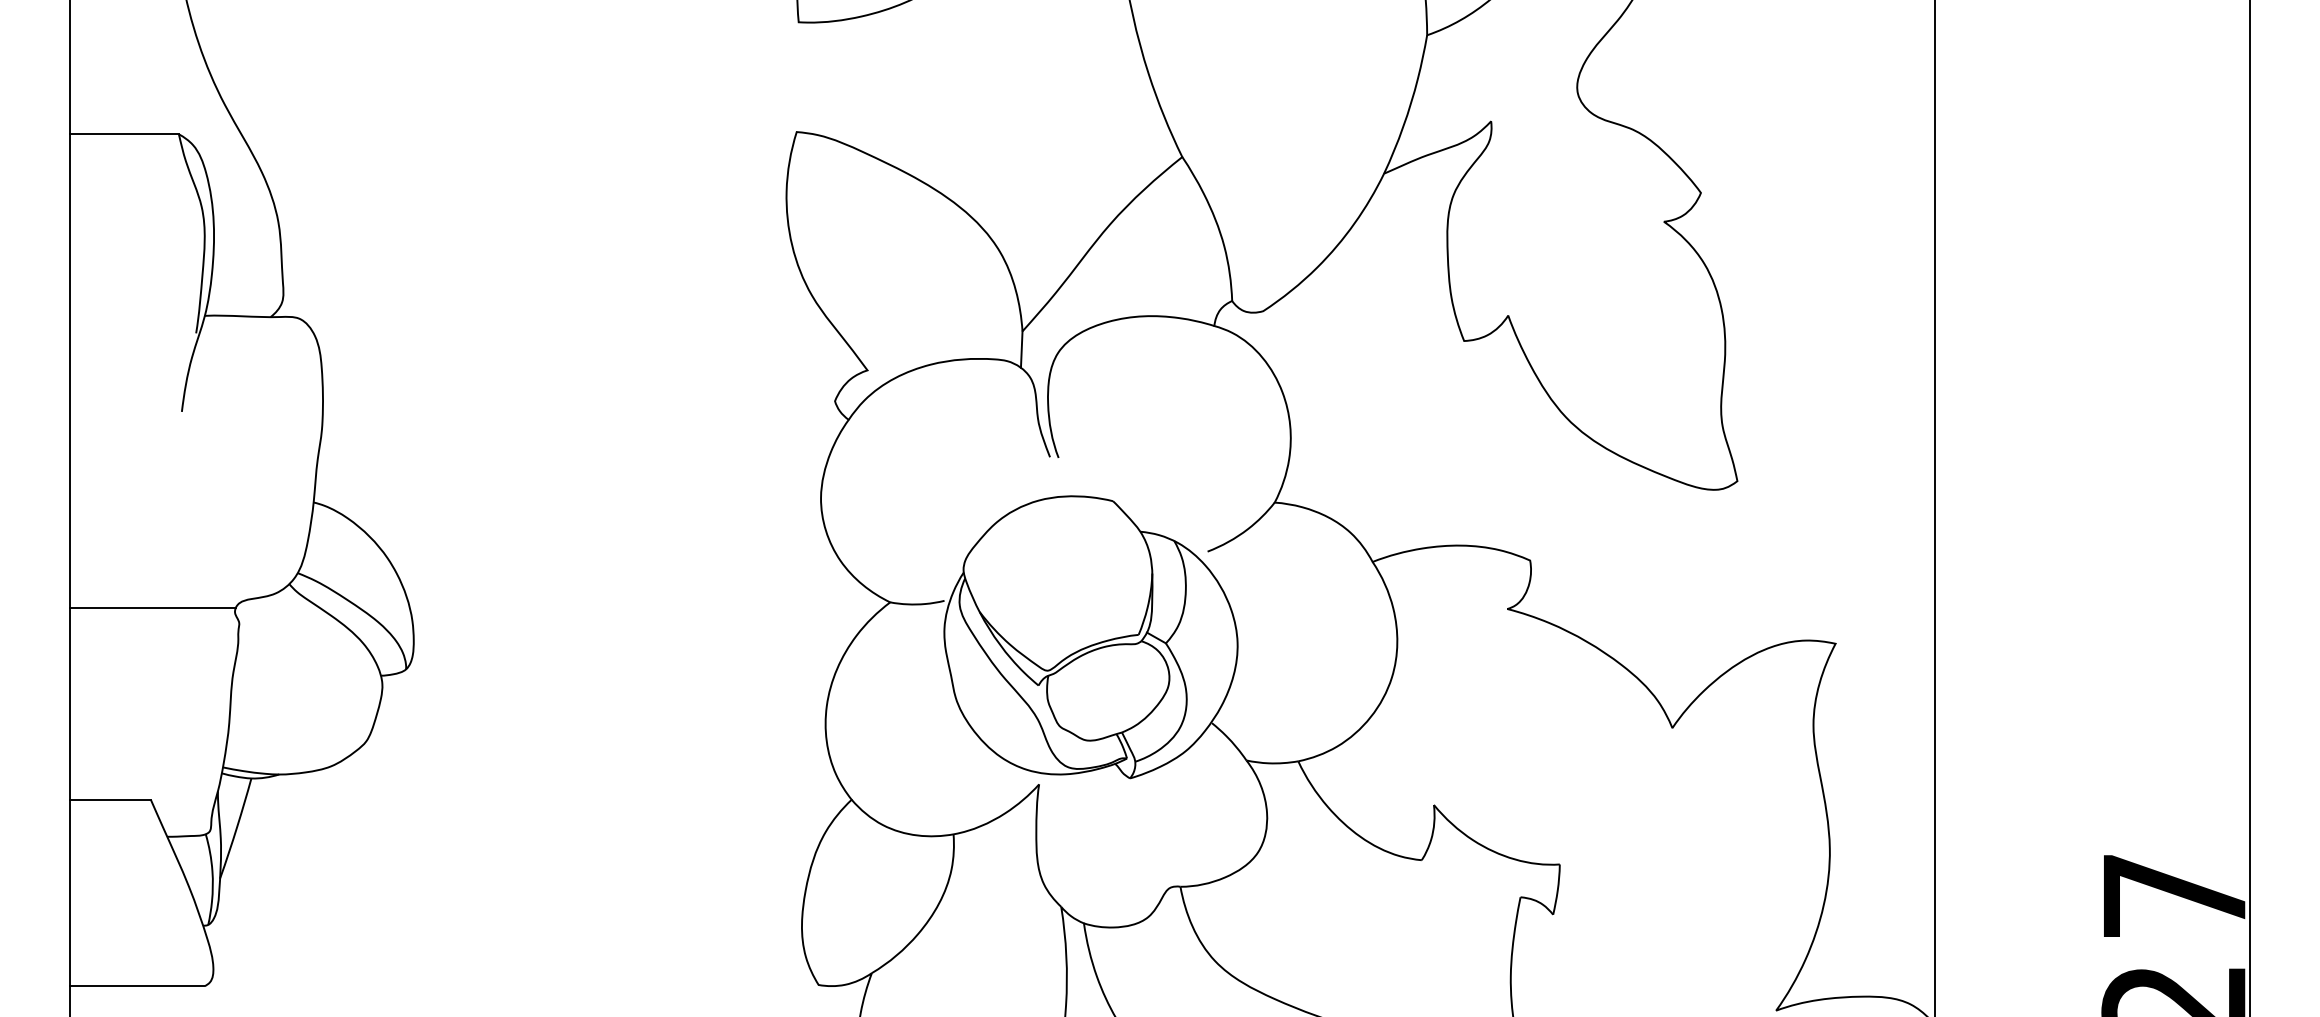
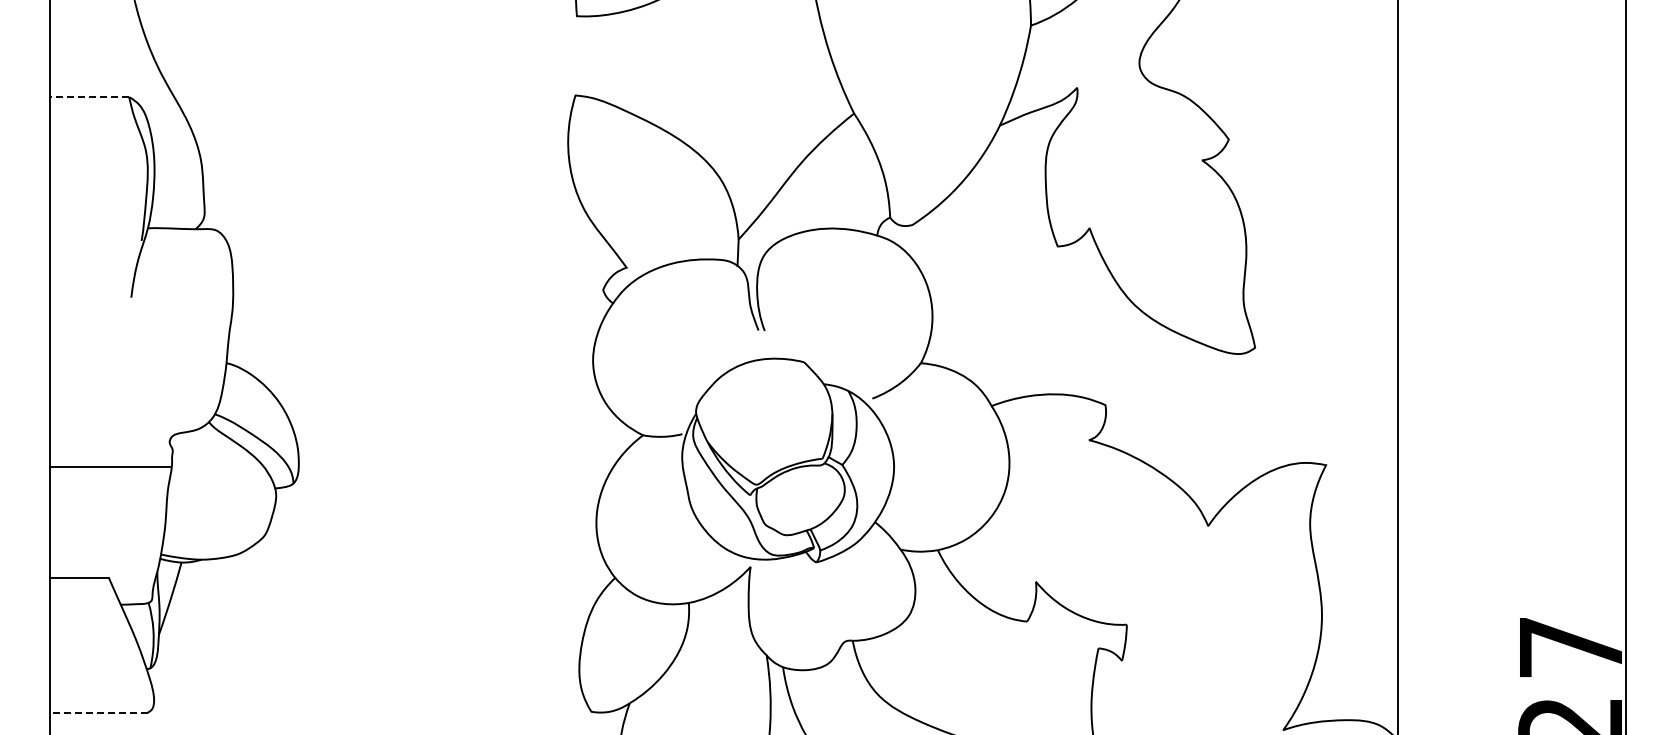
line: (124, 134) -> (89, 97), solid -> dashed
line: (153, 608) -> (110, 466), moved
line: (136, 986) -> (98, 712), solid -> dashed

